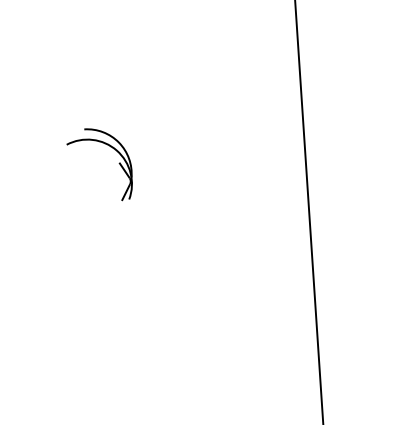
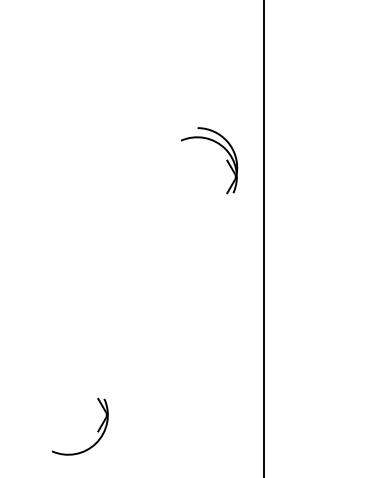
part: (119, 163) -> (226, 160), moved

